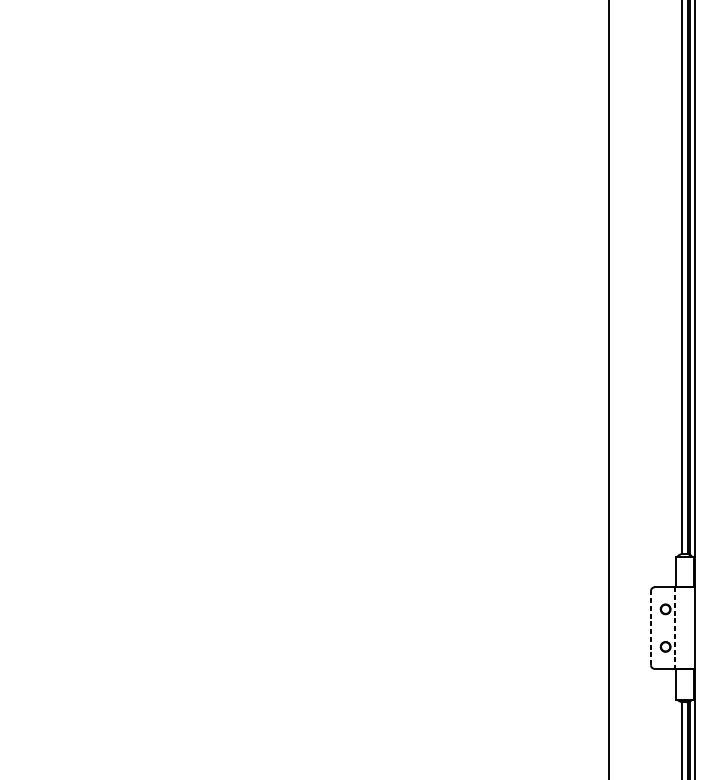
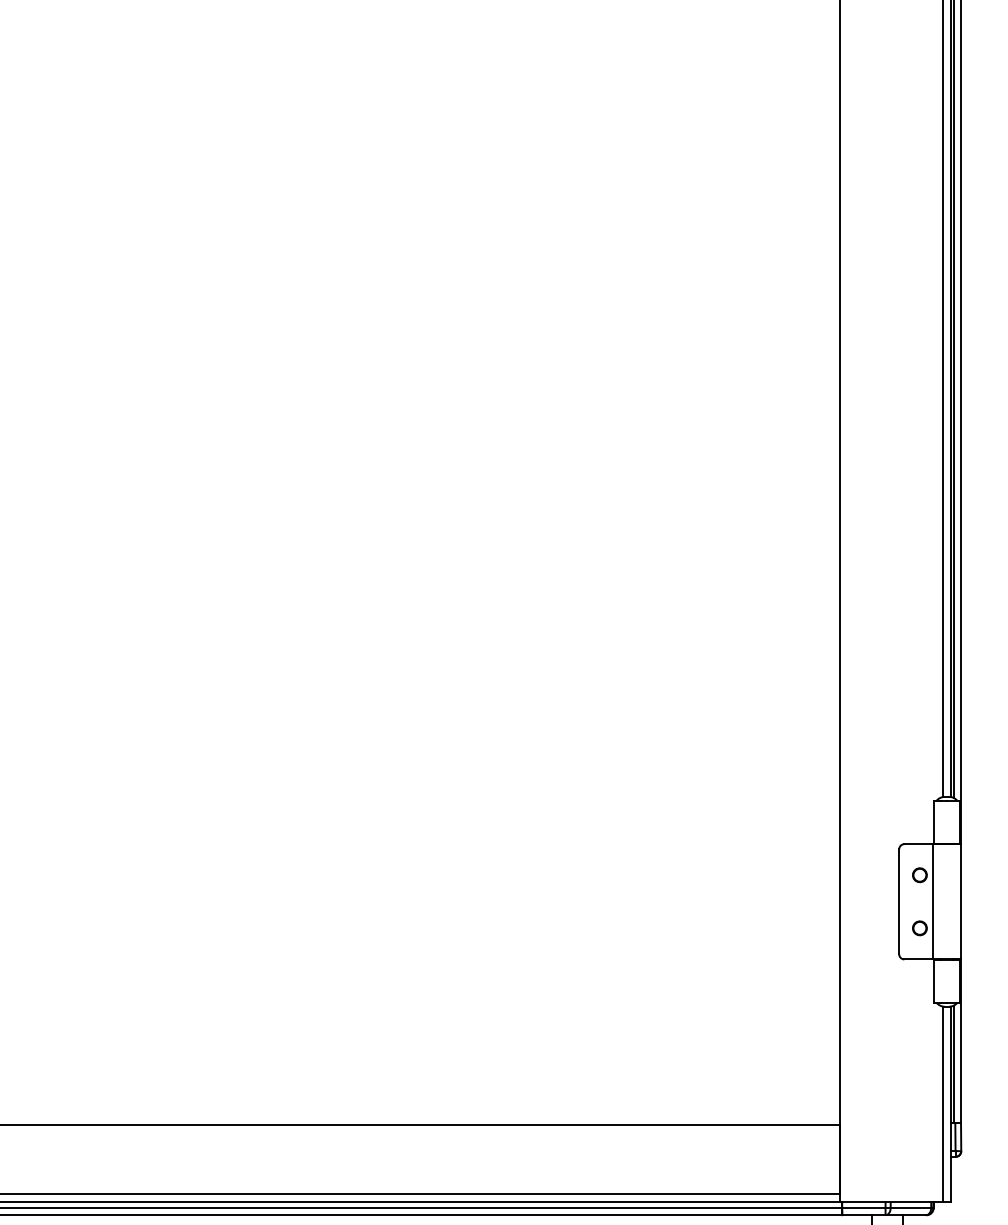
line: (651, 627) -> (899, 901), dashed -> solid
line: (674, 627) -> (932, 901), dashed -> solid

